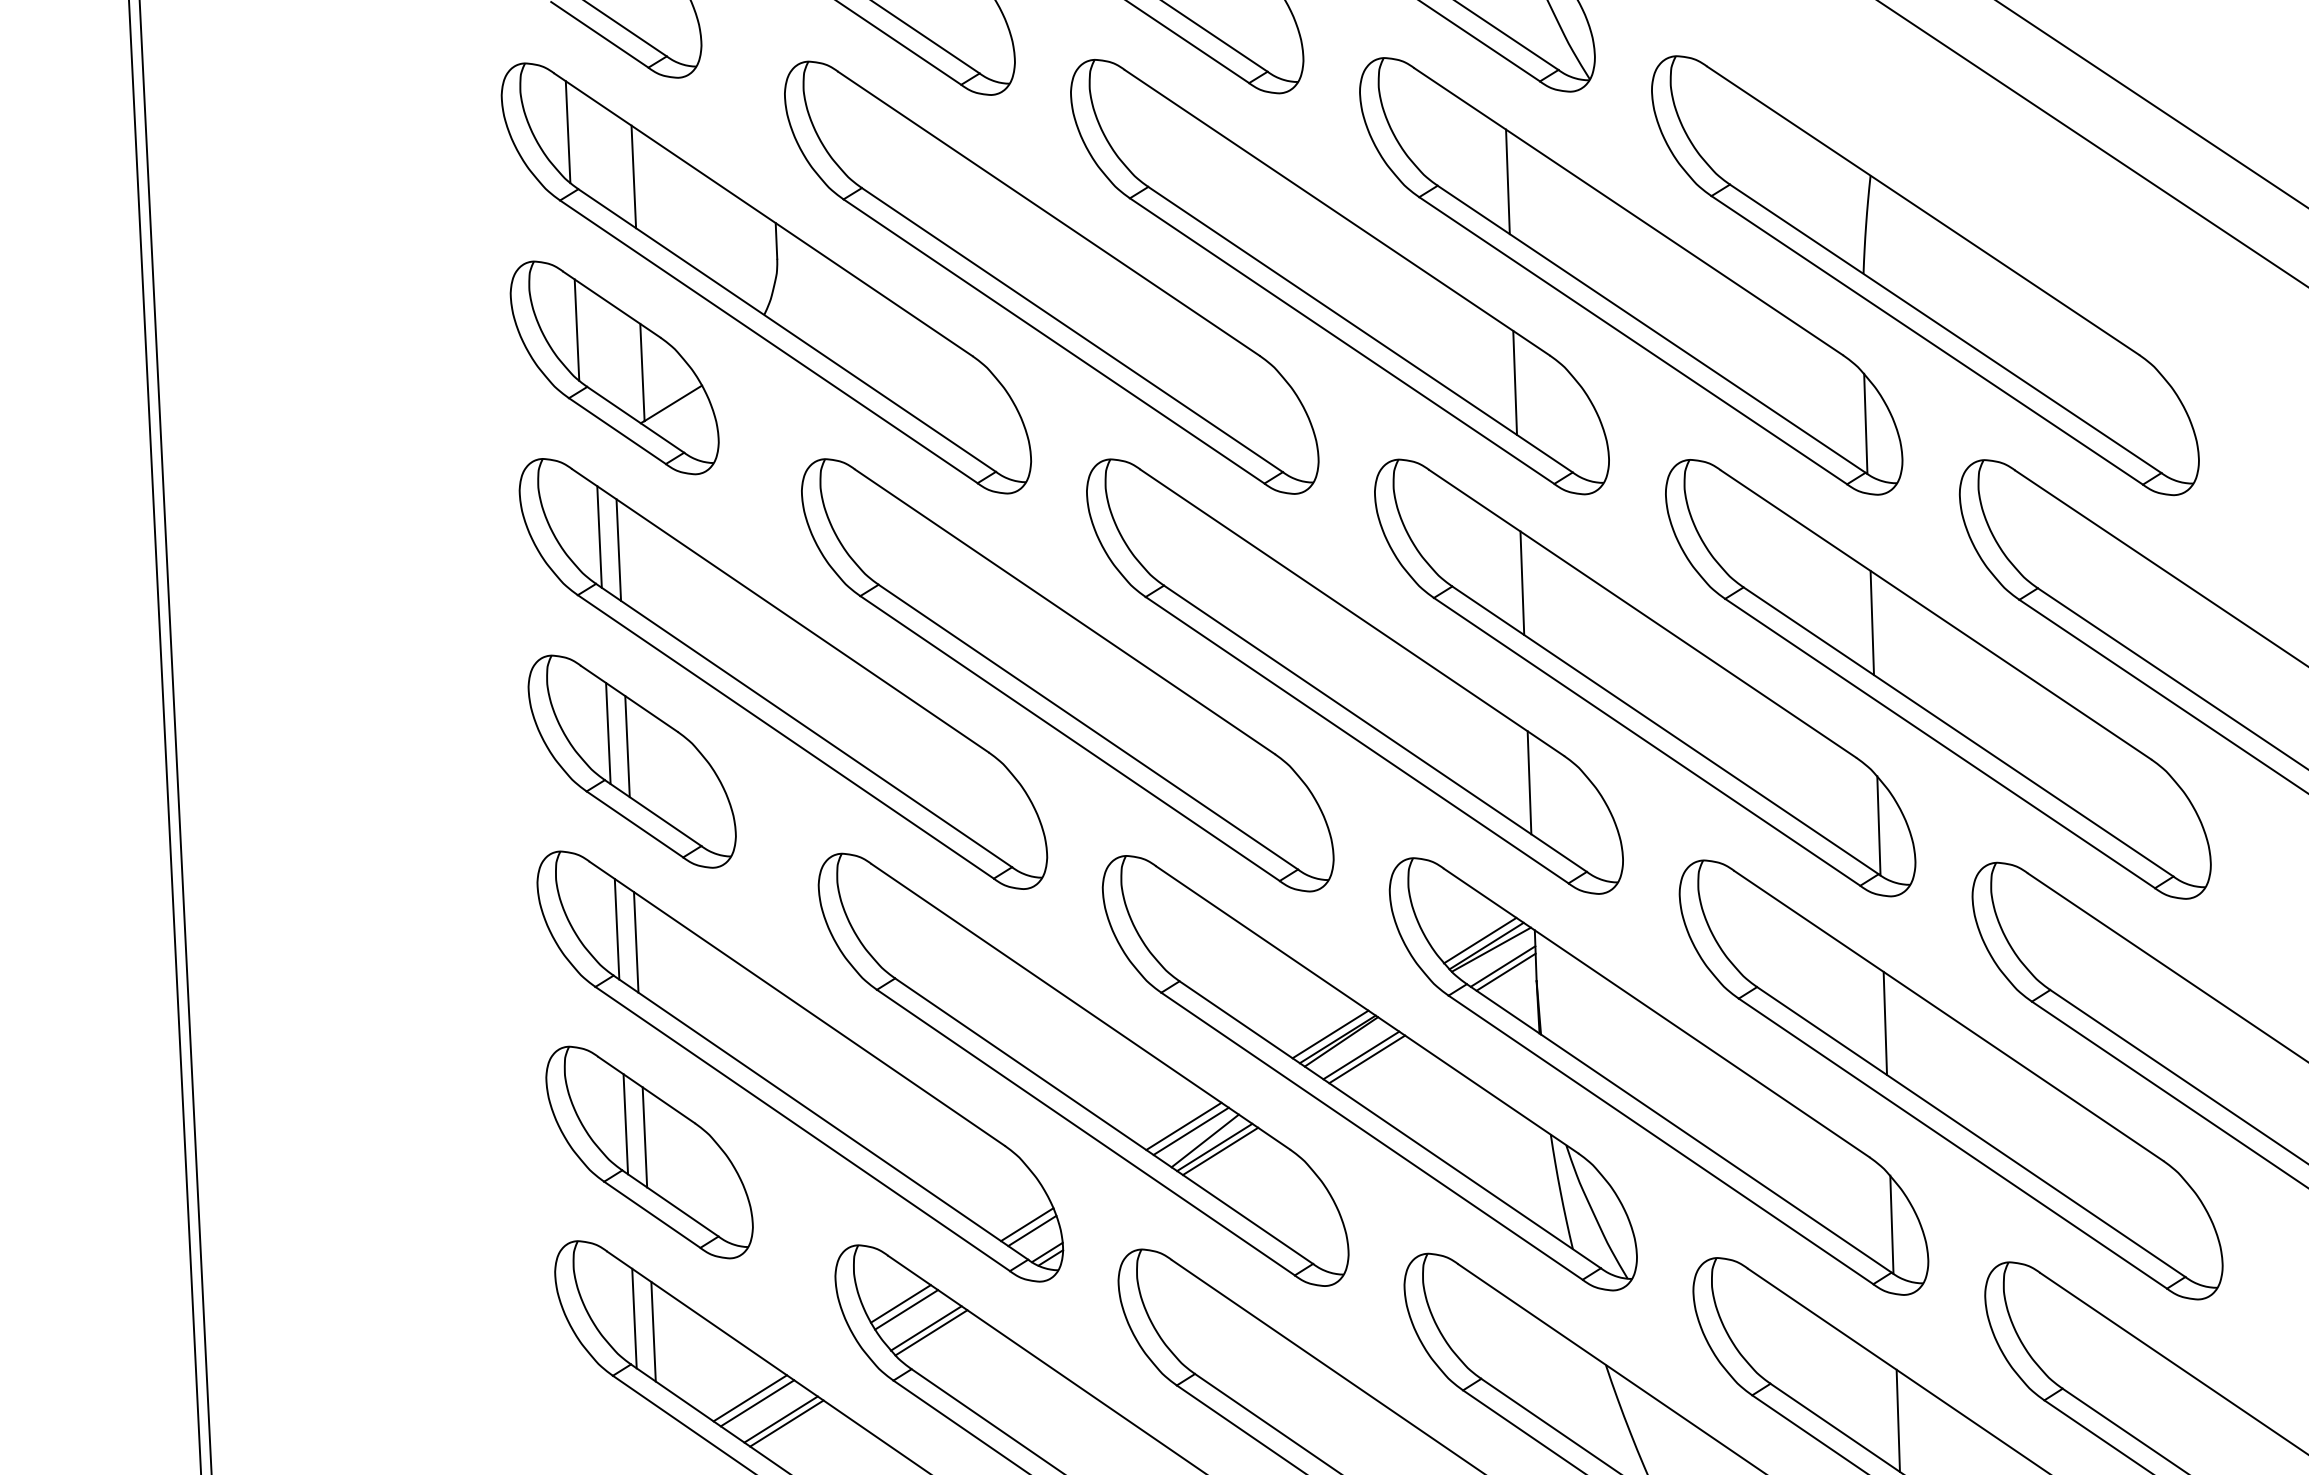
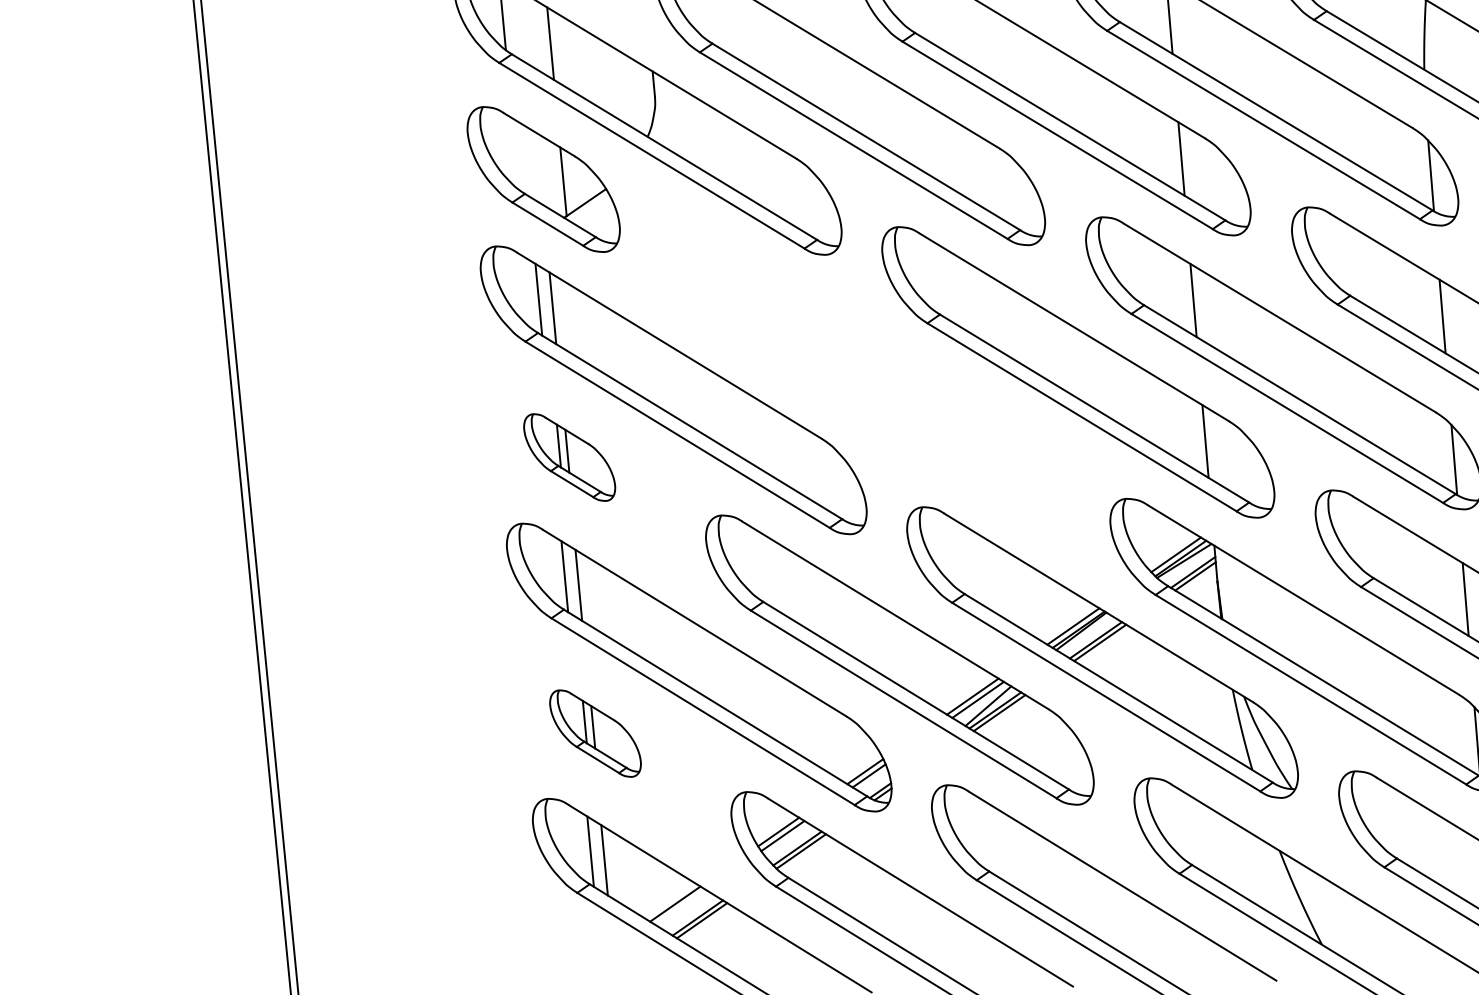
line: (576, 329) -> (515, 153), removed
part: (1067, 675) -> (874, 381), removed
part: (631, 761) -> (569, 457), size x0.6
part: (649, 1152) -> (595, 733), size x0.6
line: (757, 1403) -> (680, 907), removed

